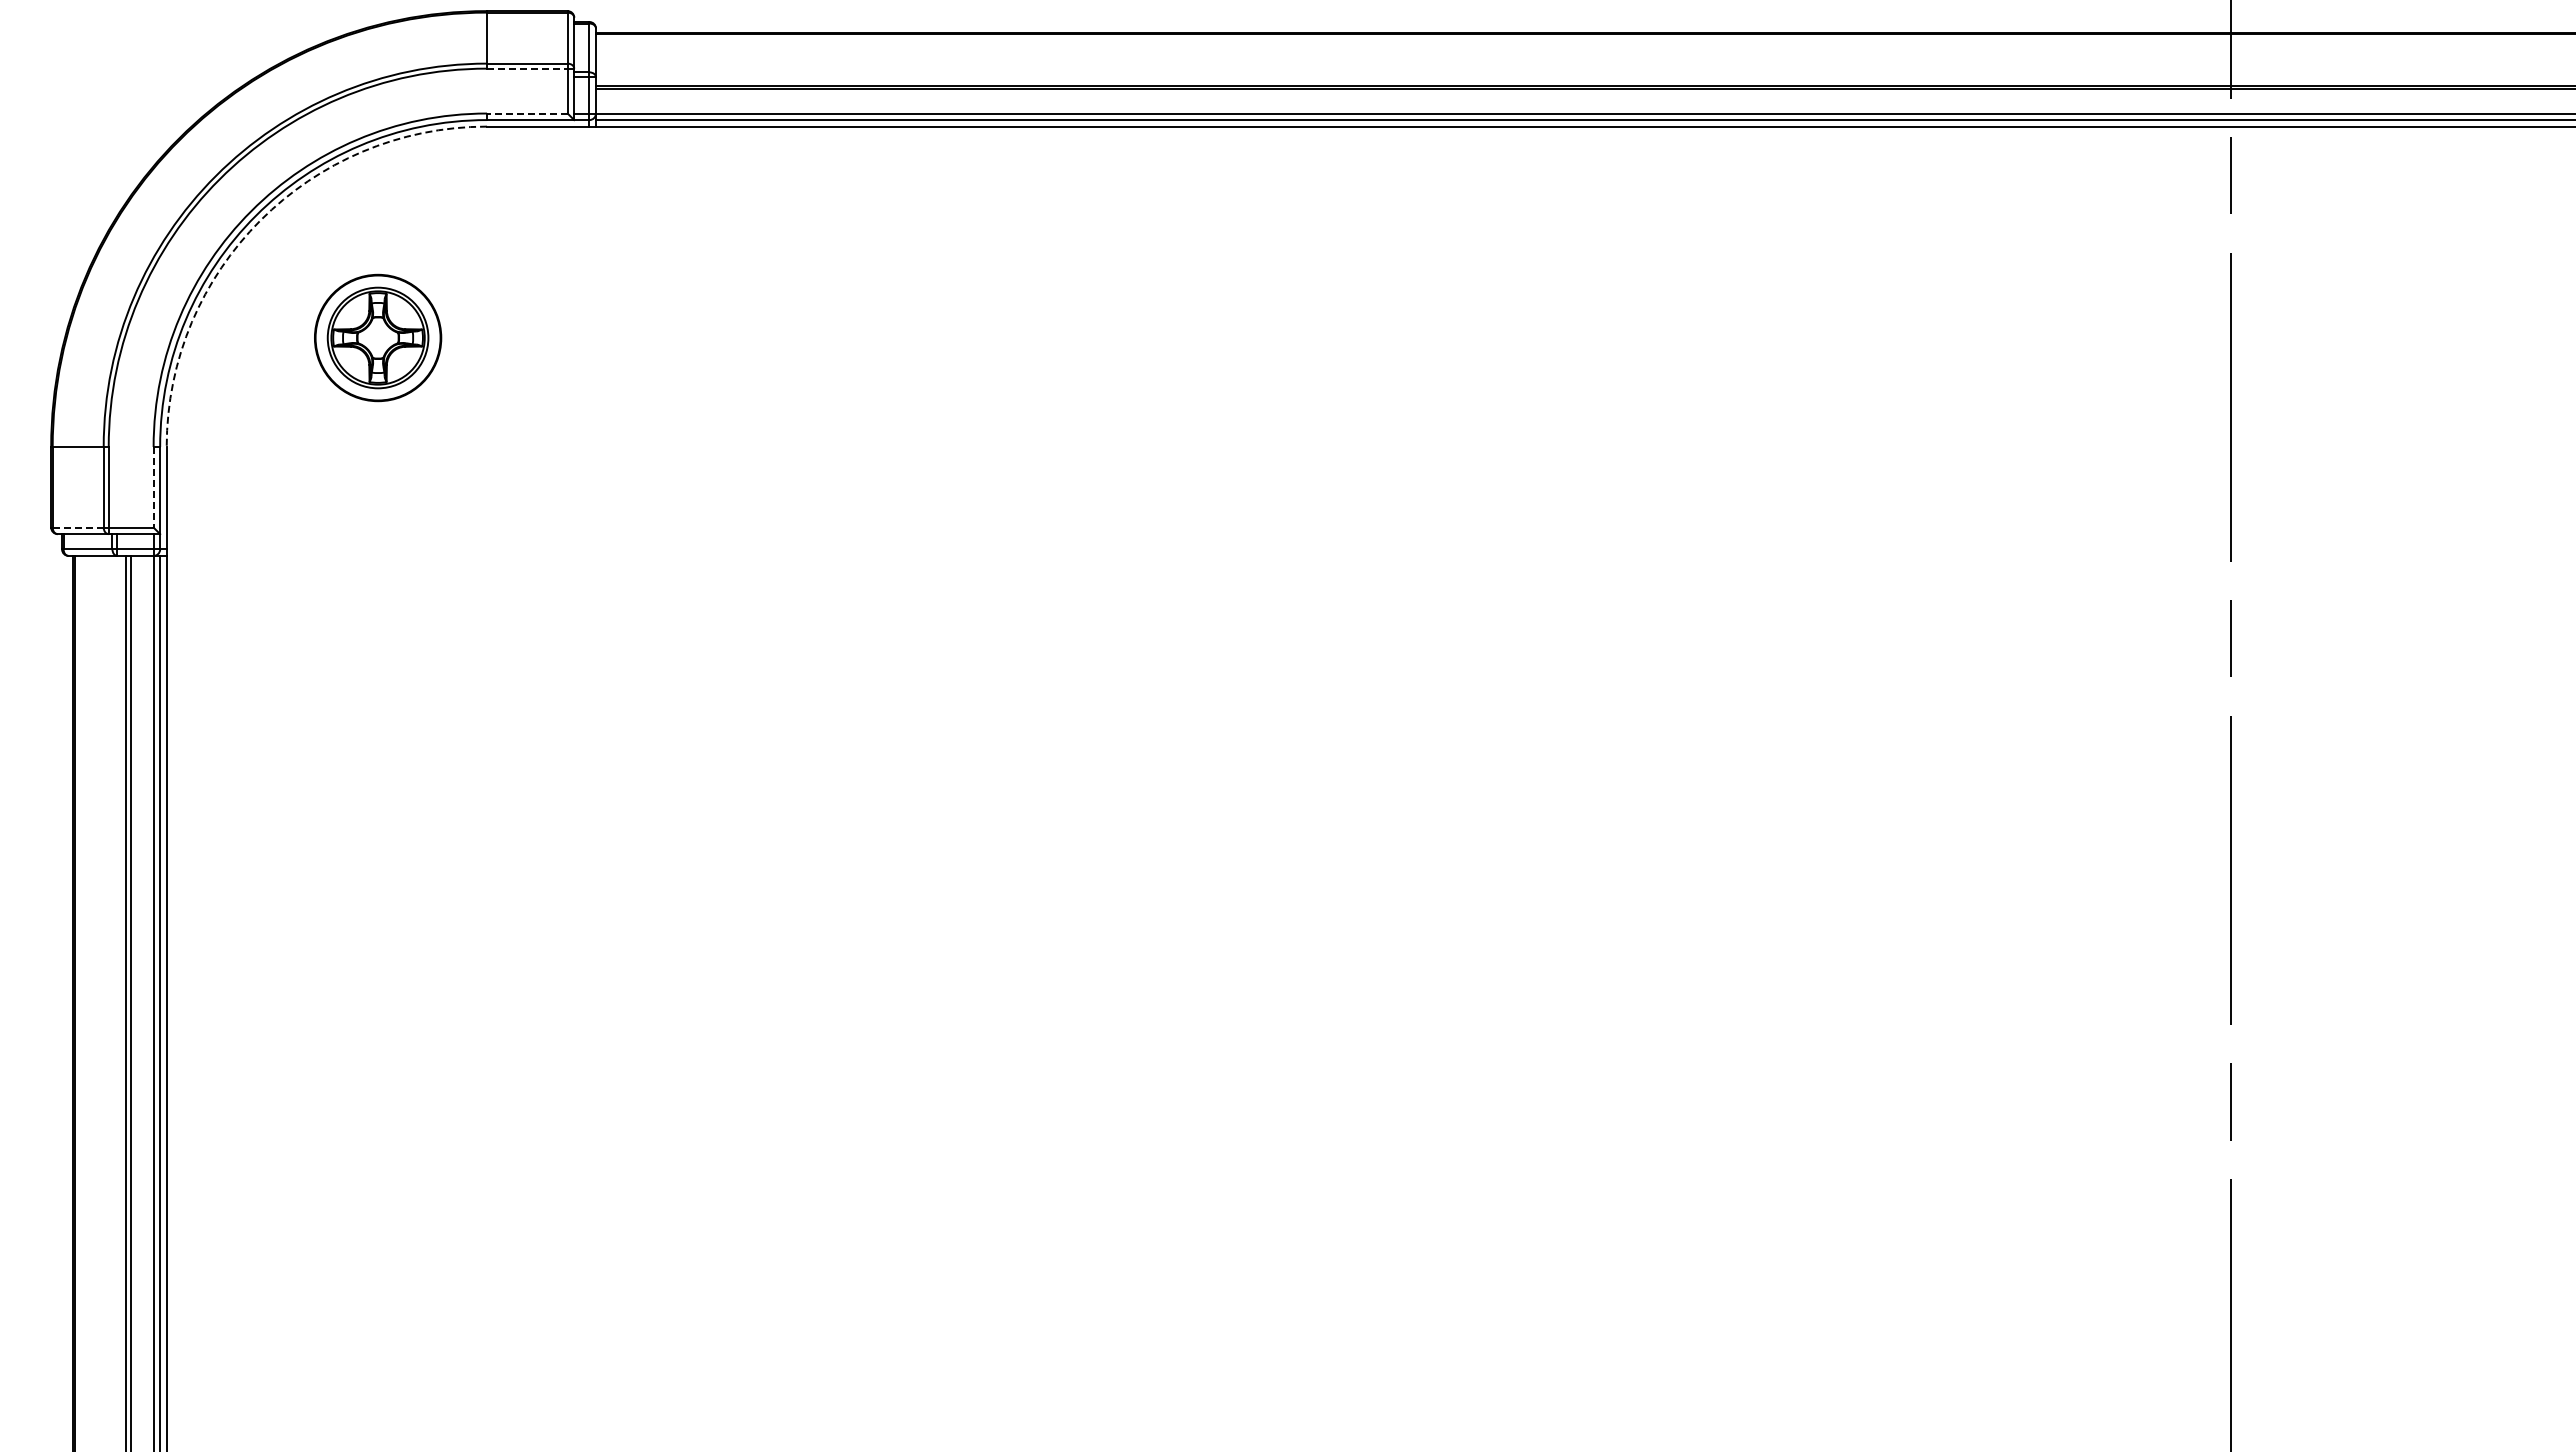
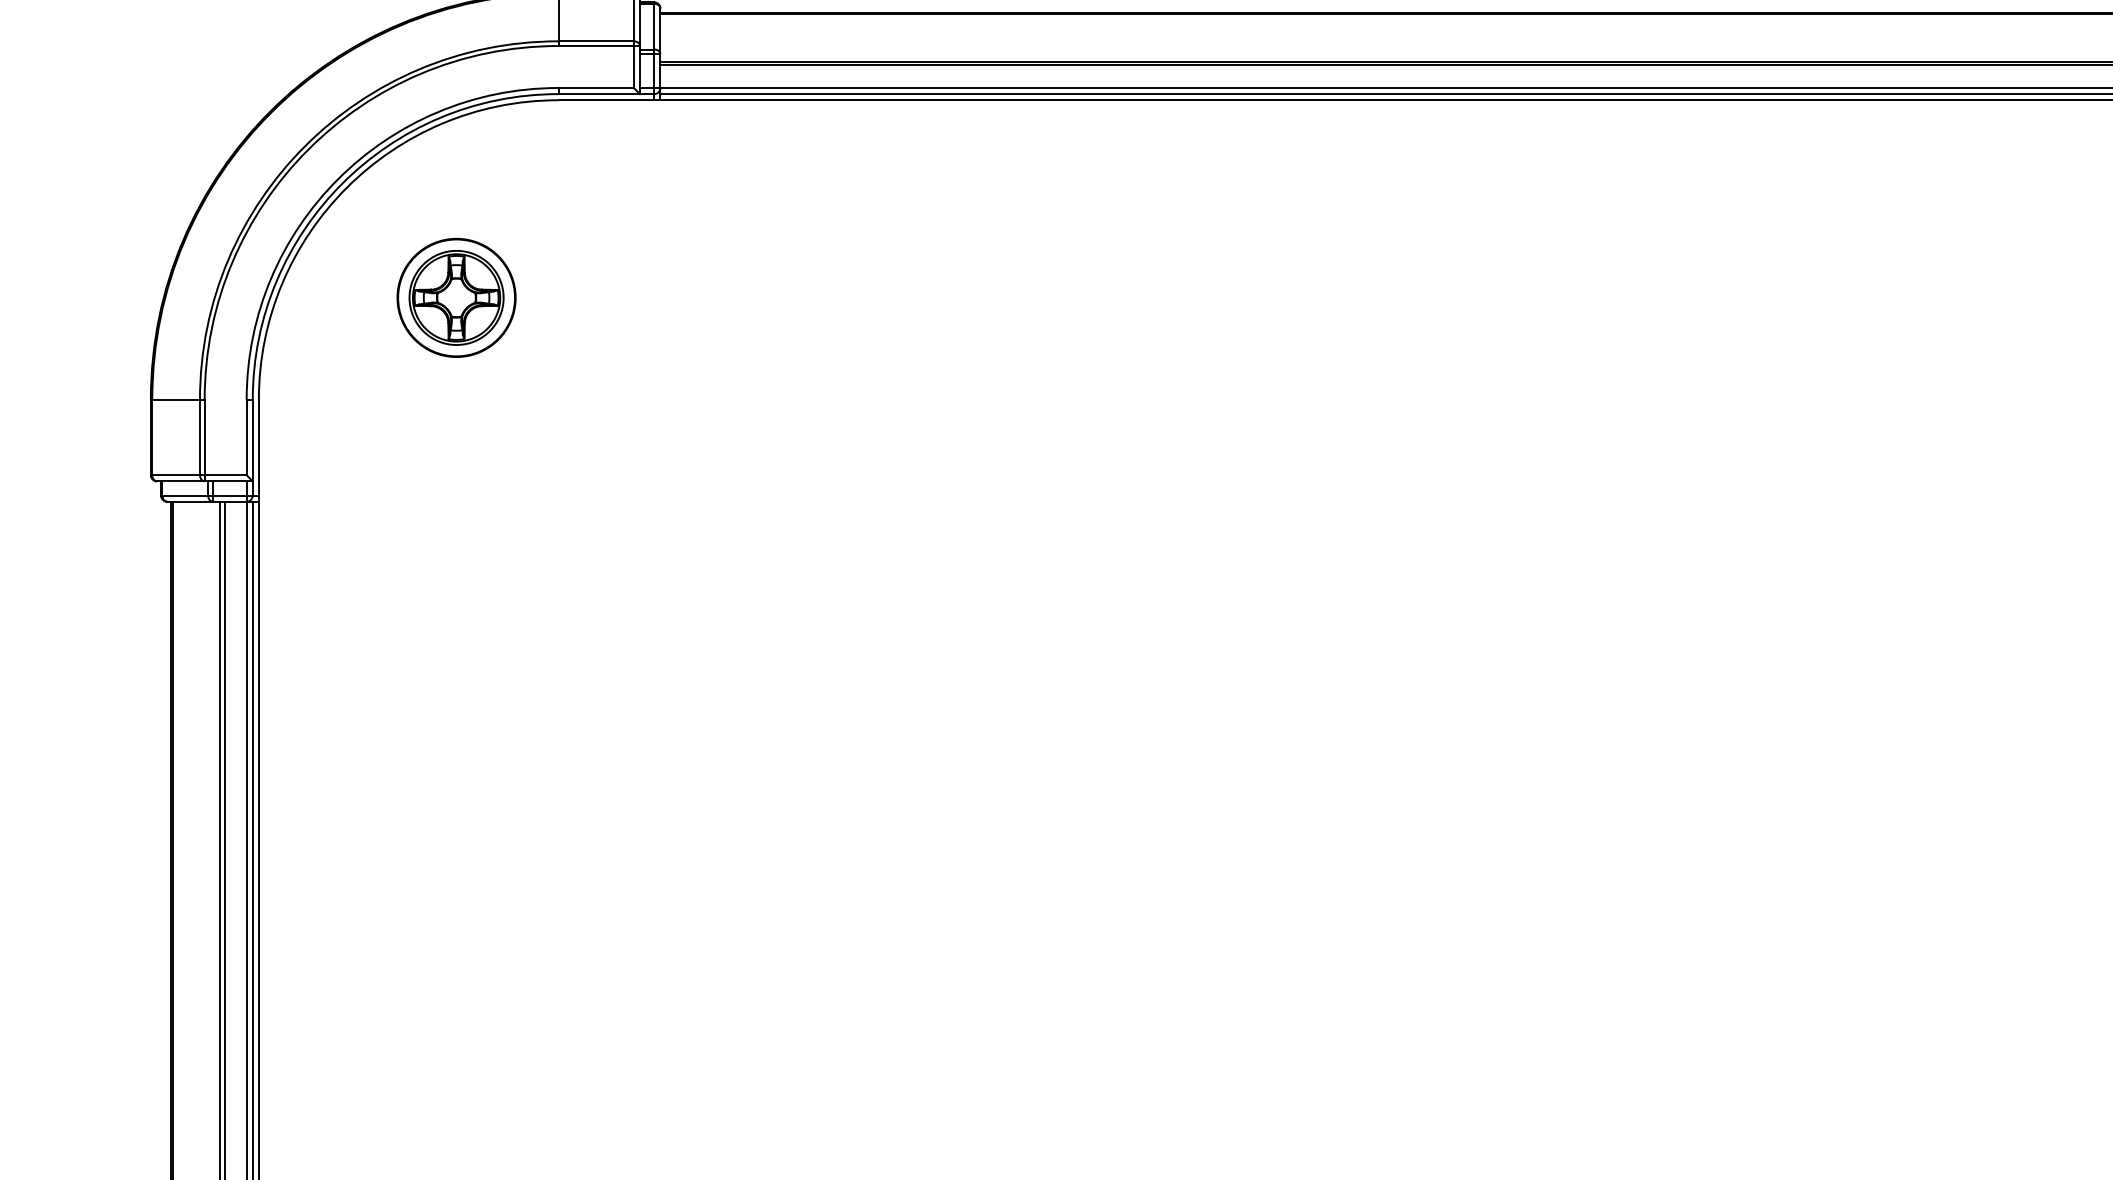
line: (527, 68) -> (596, 45), dashed -> solid
line: (526, 113) -> (595, 87), dashed -> solid
arc: (260, 220) -> (346, 188), dashed -> solid
line: (153, 487) -> (246, 437), dashed -> solid
line: (78, 527) -> (176, 475), dashed -> solid

